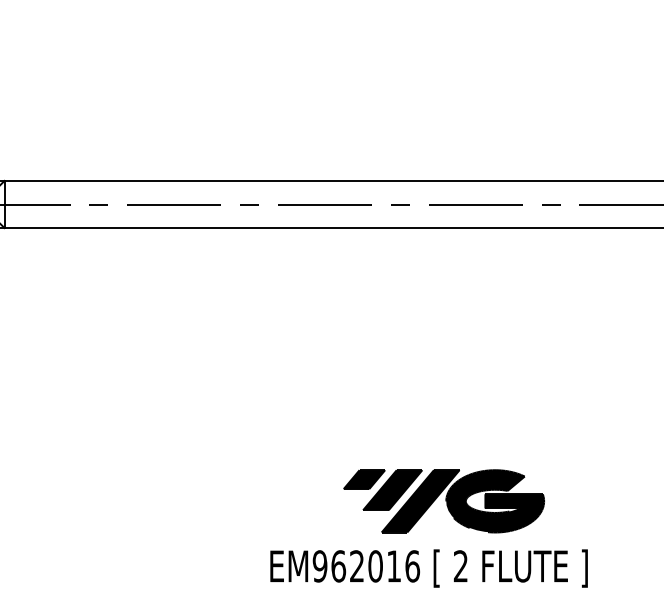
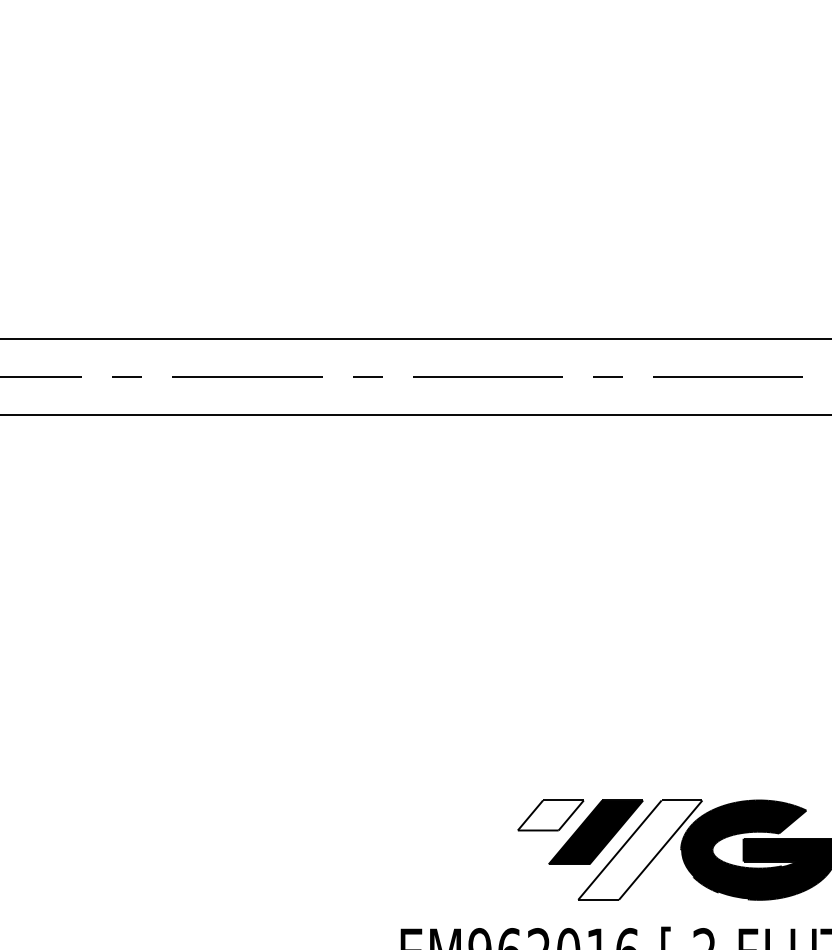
fill: (364, 479) -> (550, 815), removed
fill: (420, 501) -> (640, 850), removed

